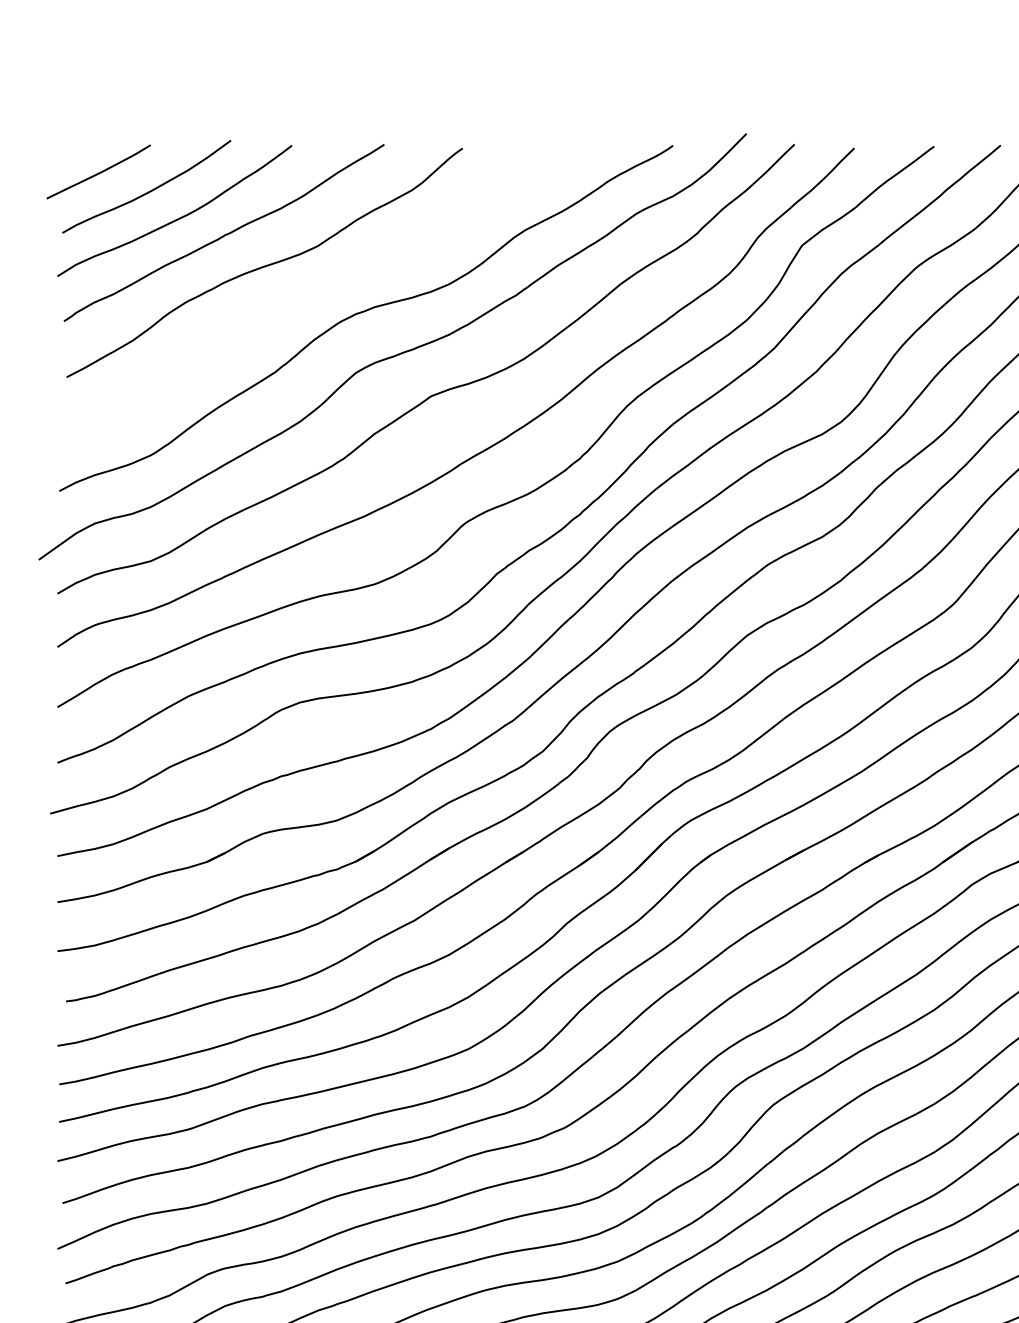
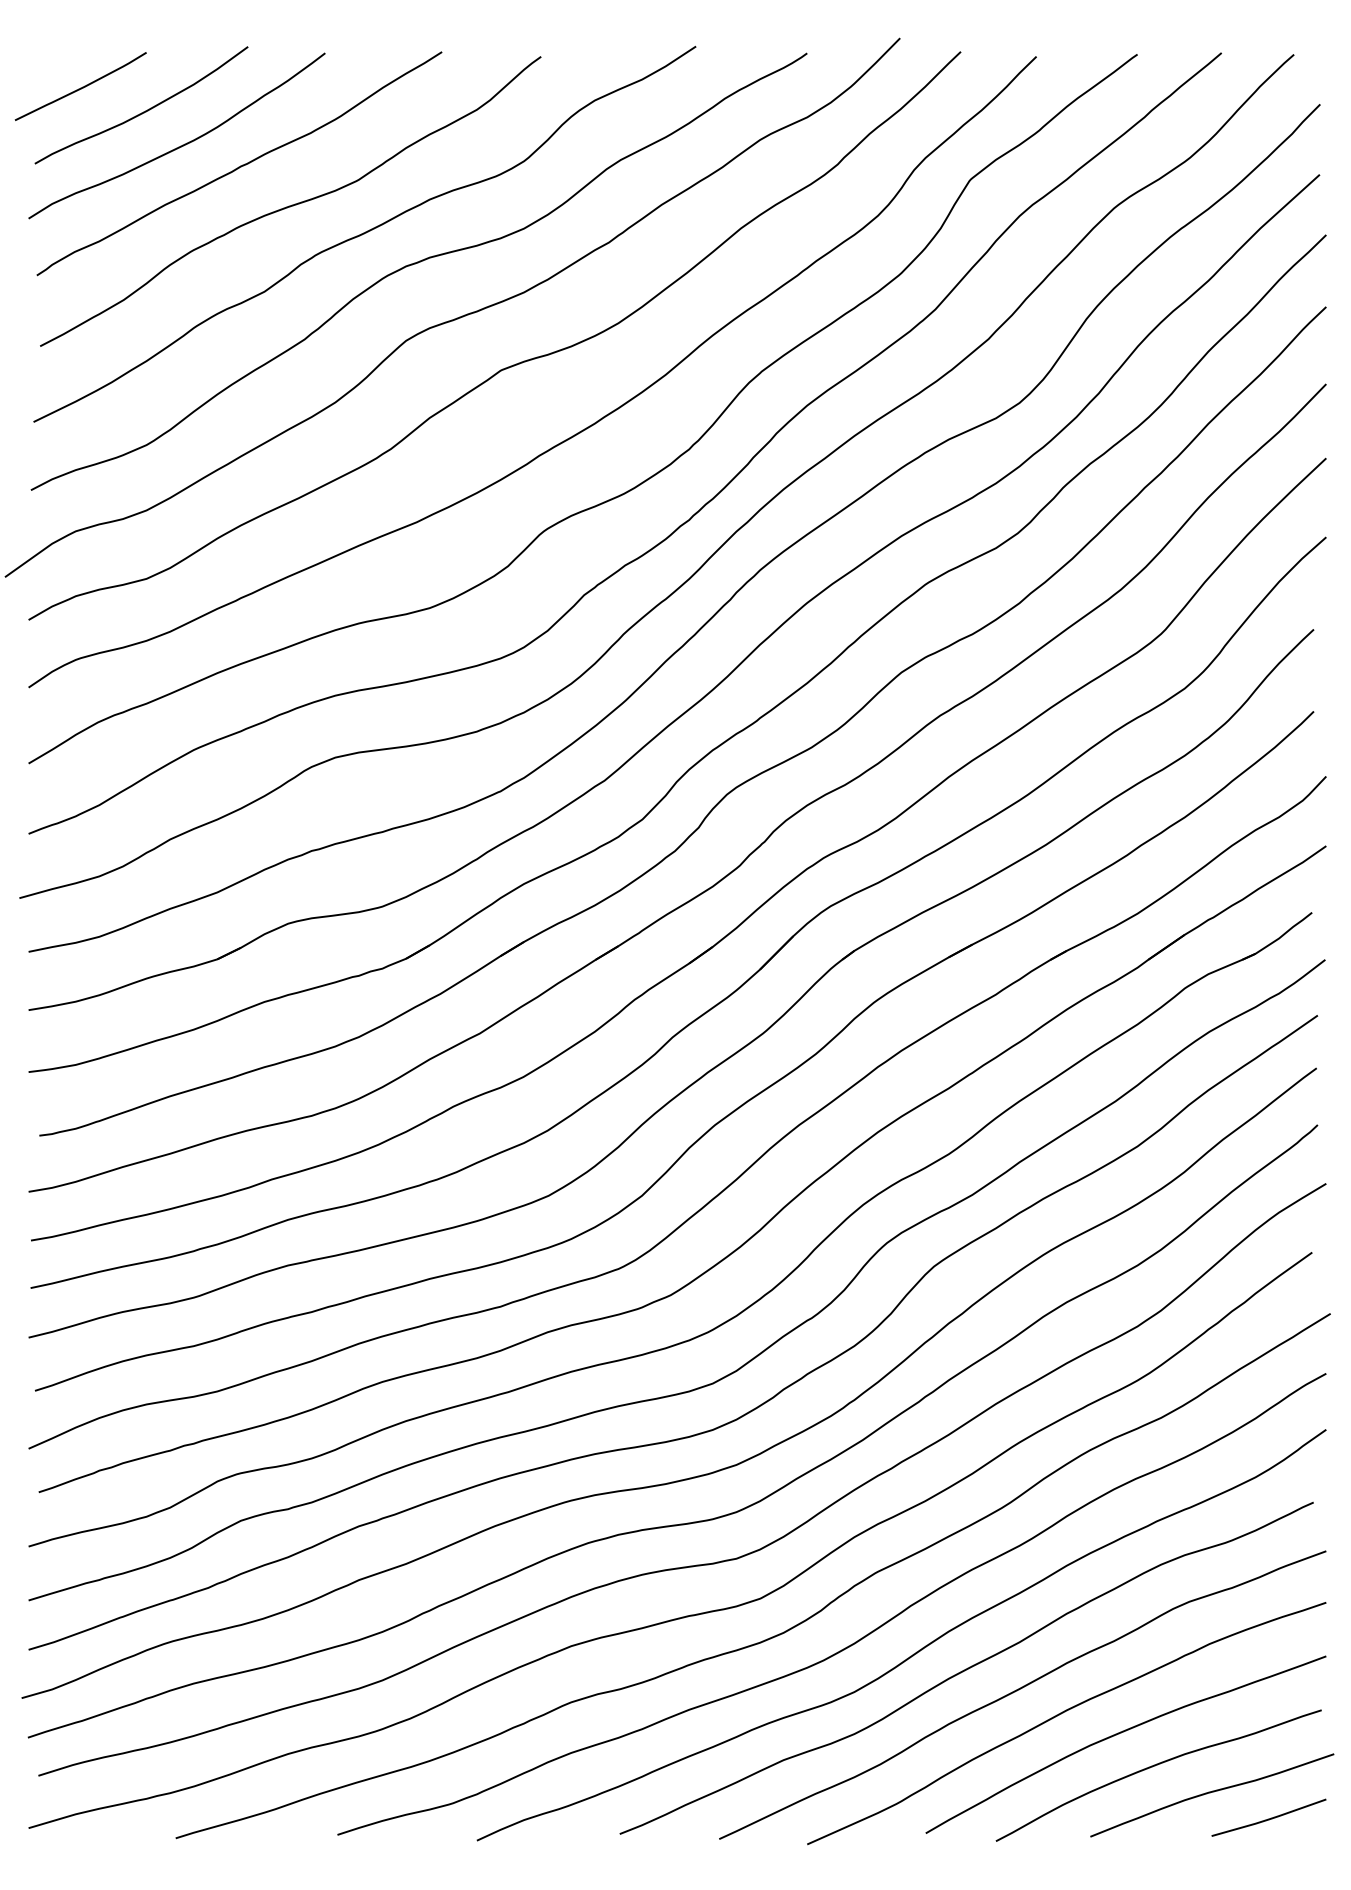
curve: (323, 288) -> (364, 233), added

